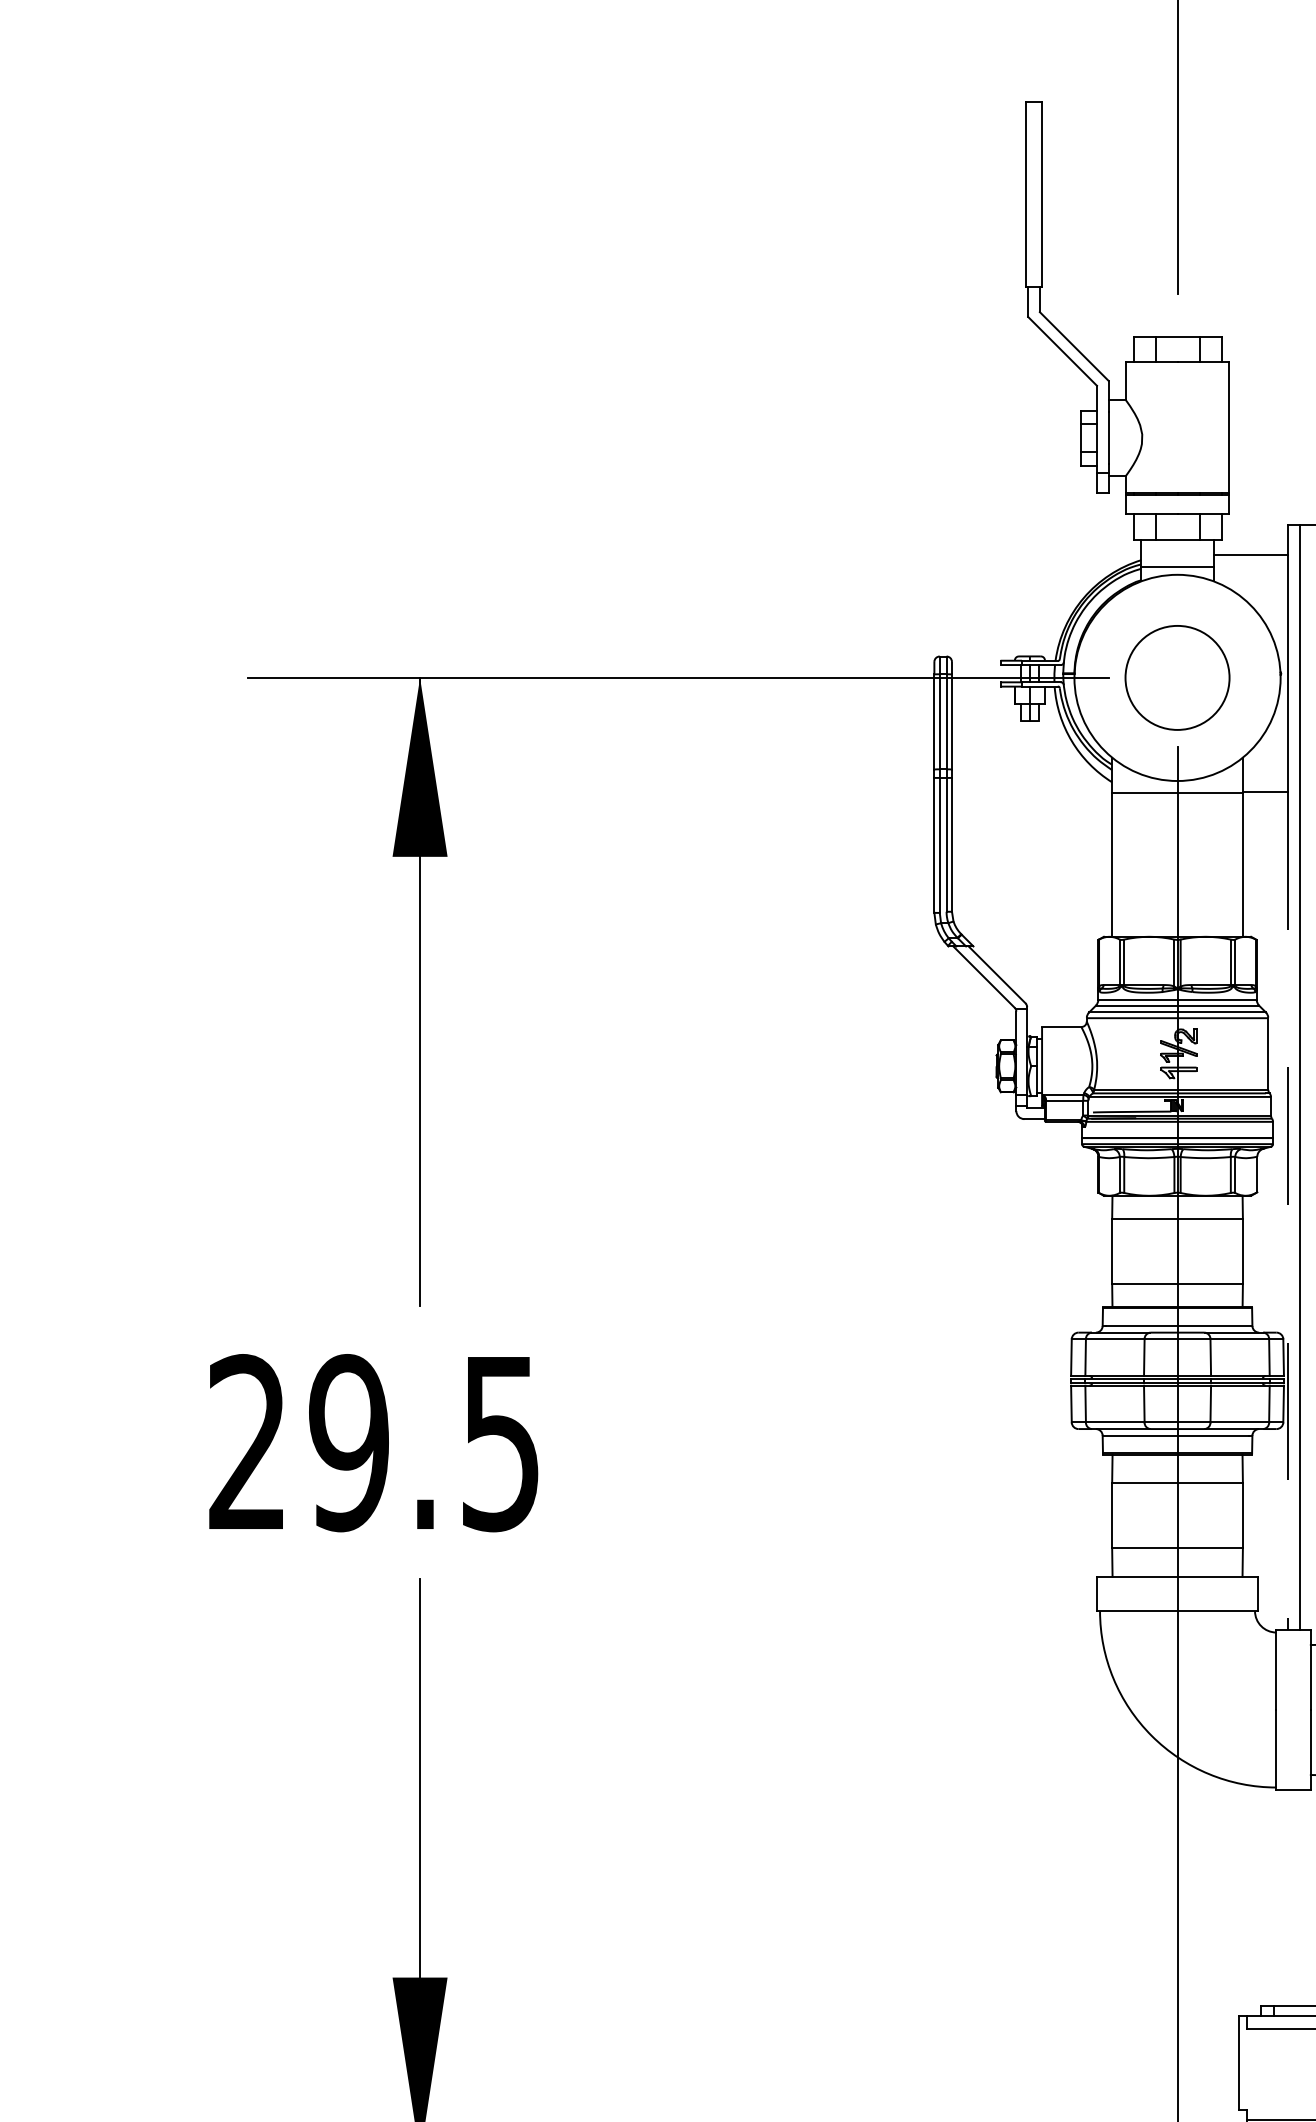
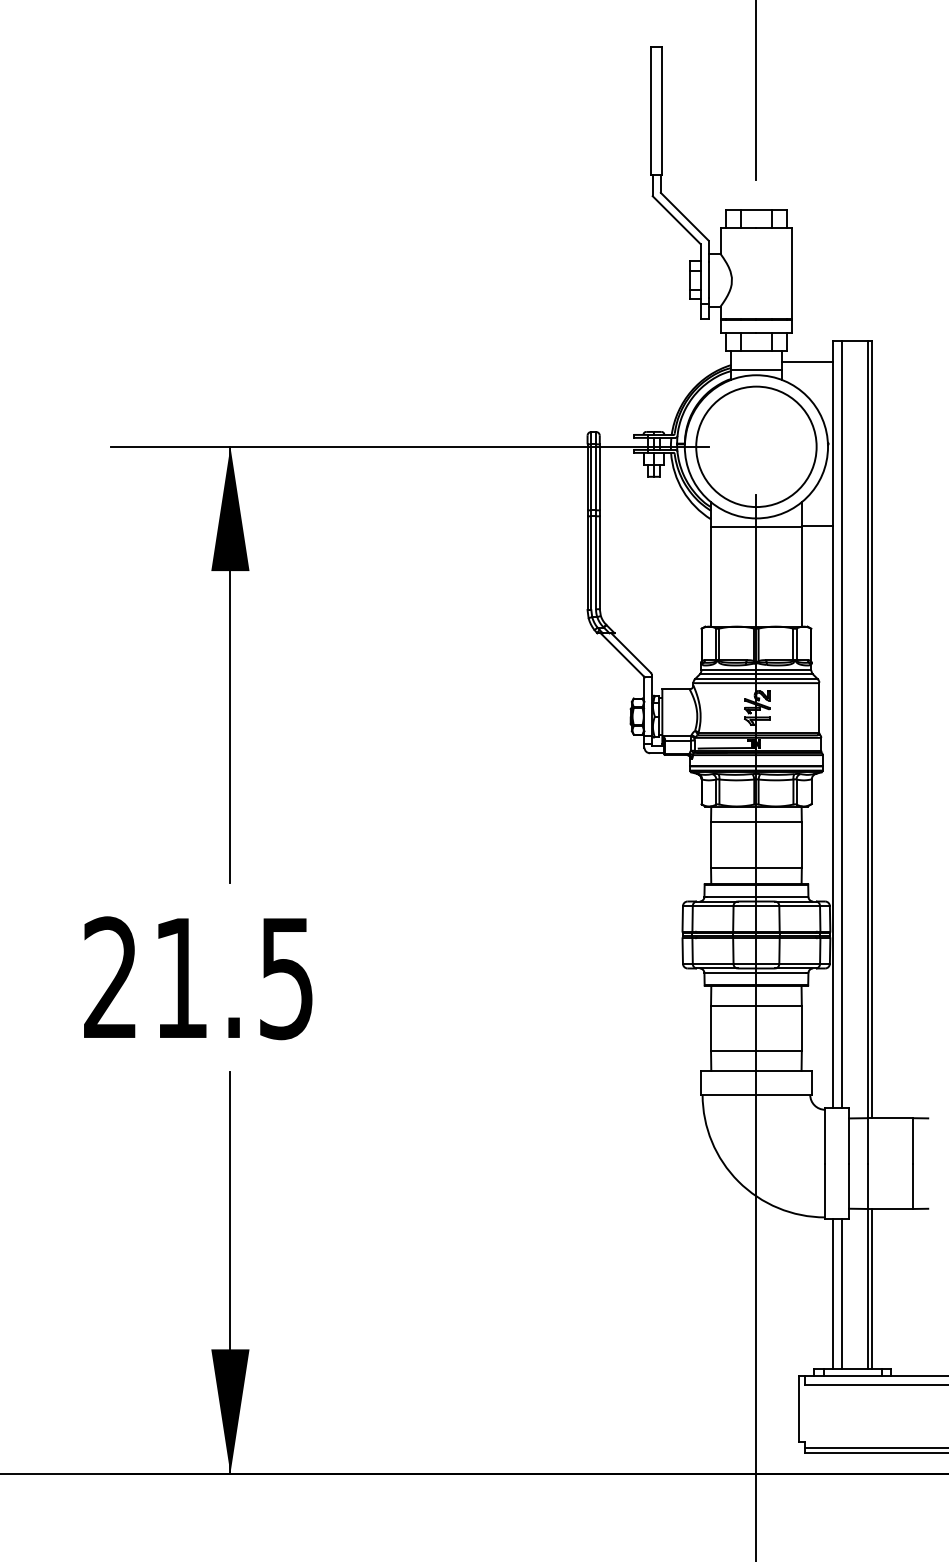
circle: (1177, 677) -> (756, 446), size x1.67
line: (1287, 1210) -> (832, 816), dashed -> solid
text: (348, 1443) -> (180, 978), 29.5 -> 21.5
line: (1287, 1898) -> (832, 1294), added
line: (1300, 1898) -> (841, 1294), added

